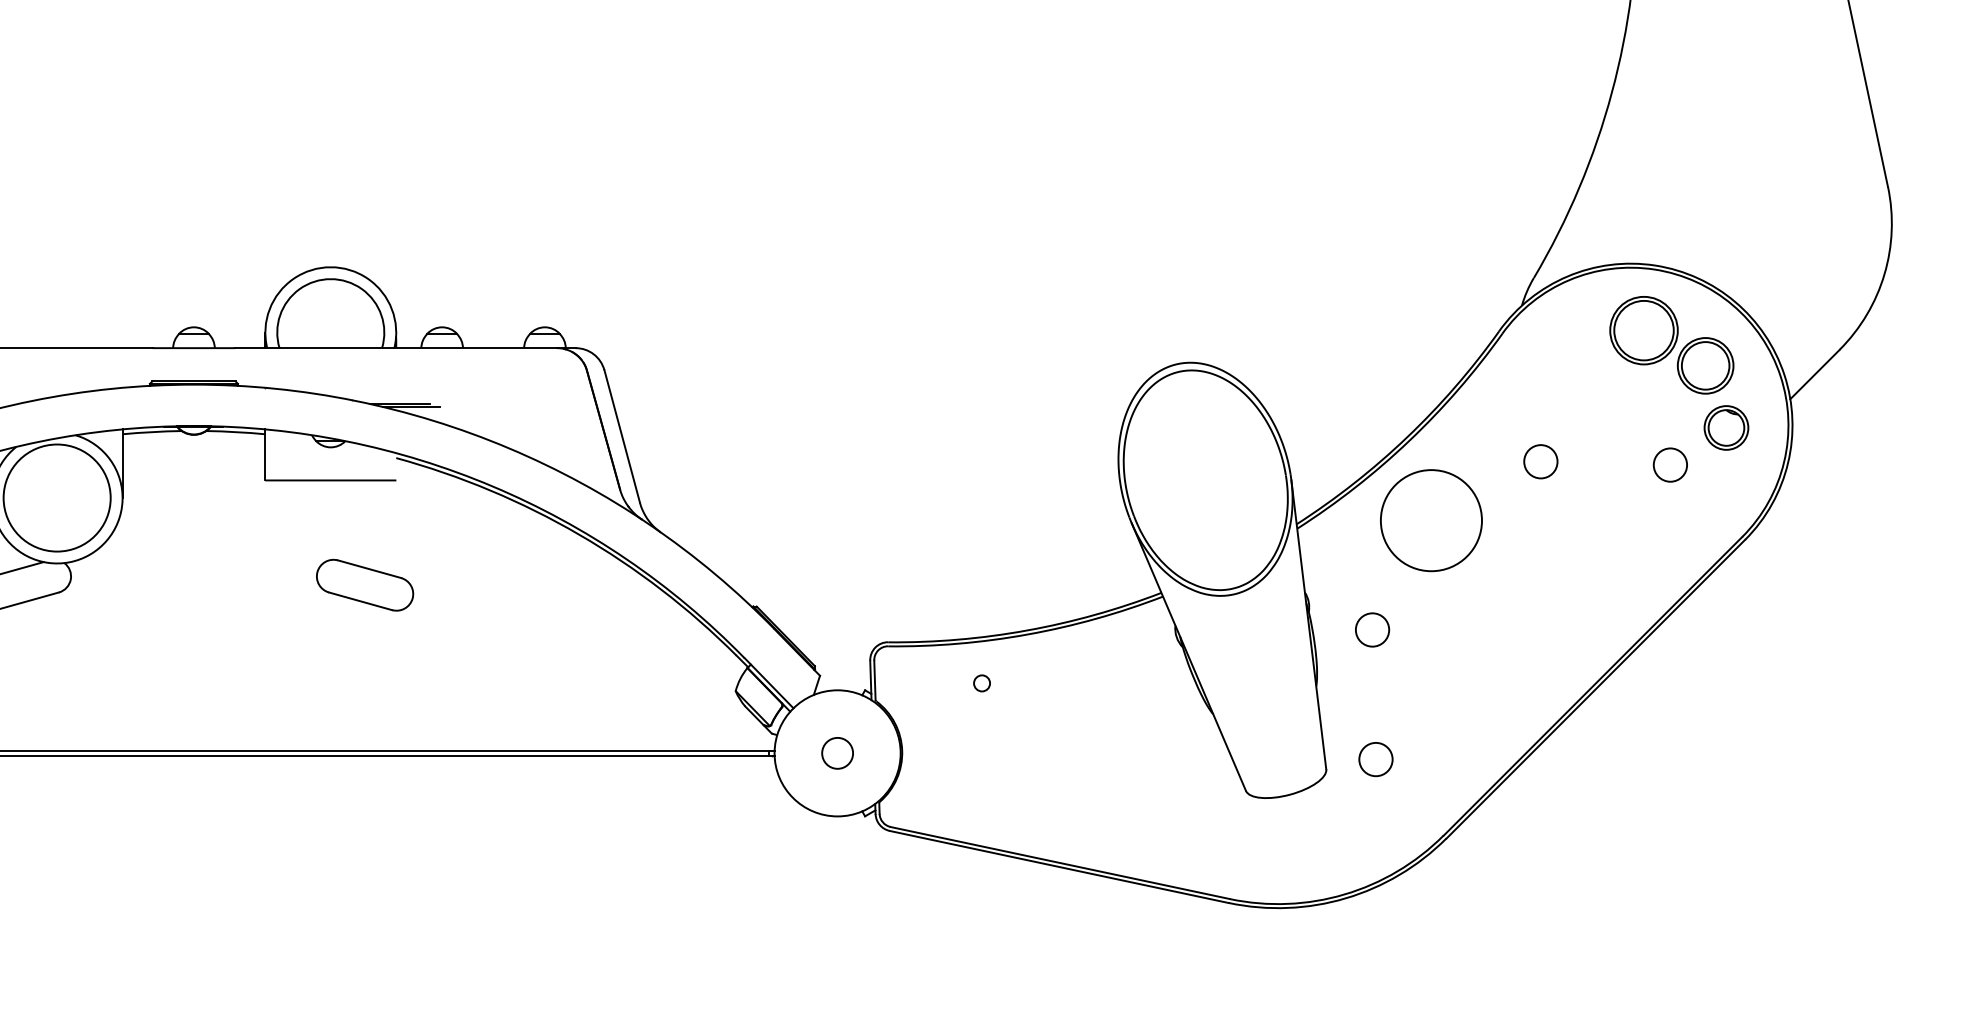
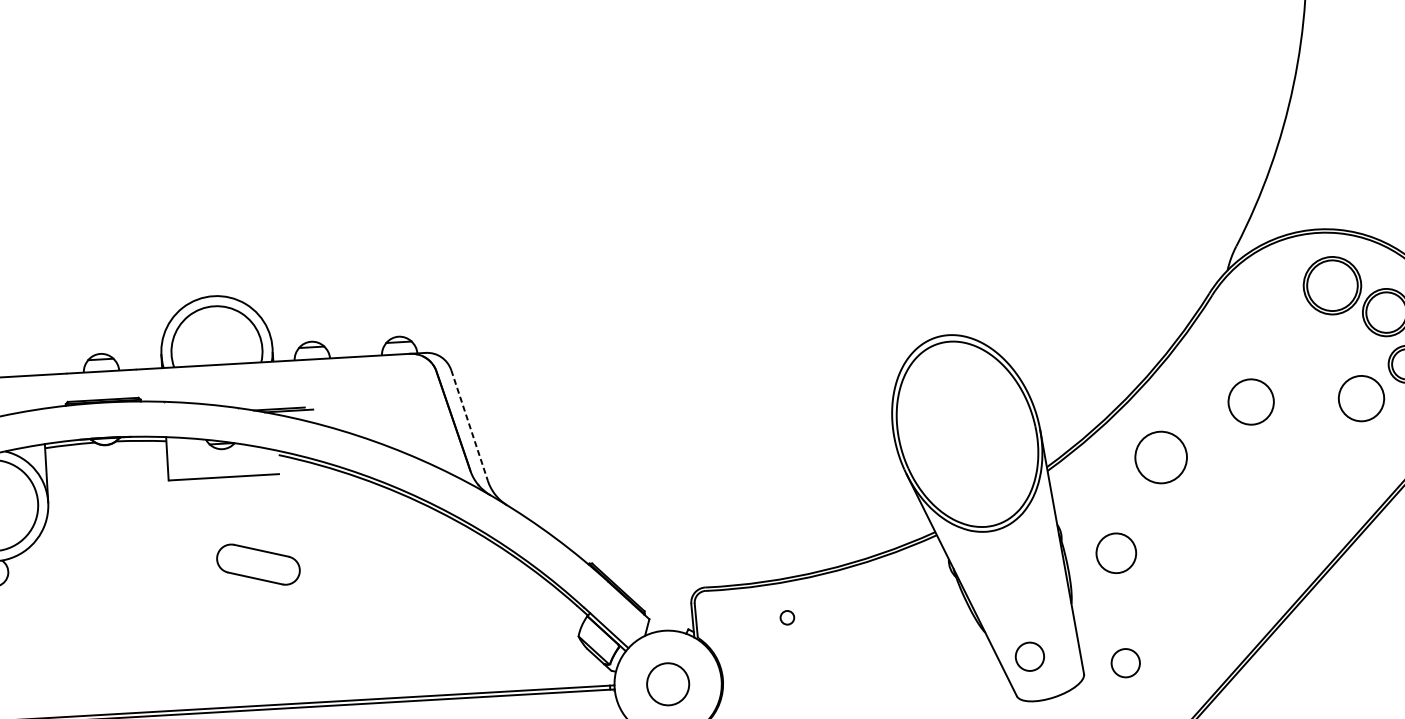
line: (622, 436) -> (469, 425), solid -> dashed
circle: (1540, 461) -> (1250, 401), size x1.6
circle: (1670, 464) -> (1361, 398), size x1.6
circle: (1430, 520) -> (1160, 457), size x0.6
circle: (1372, 629) -> (1116, 552), size x1.4
circle: (1263, 745) -> (1029, 656), added
circle: (837, 752) -> (668, 683), size x1.6

